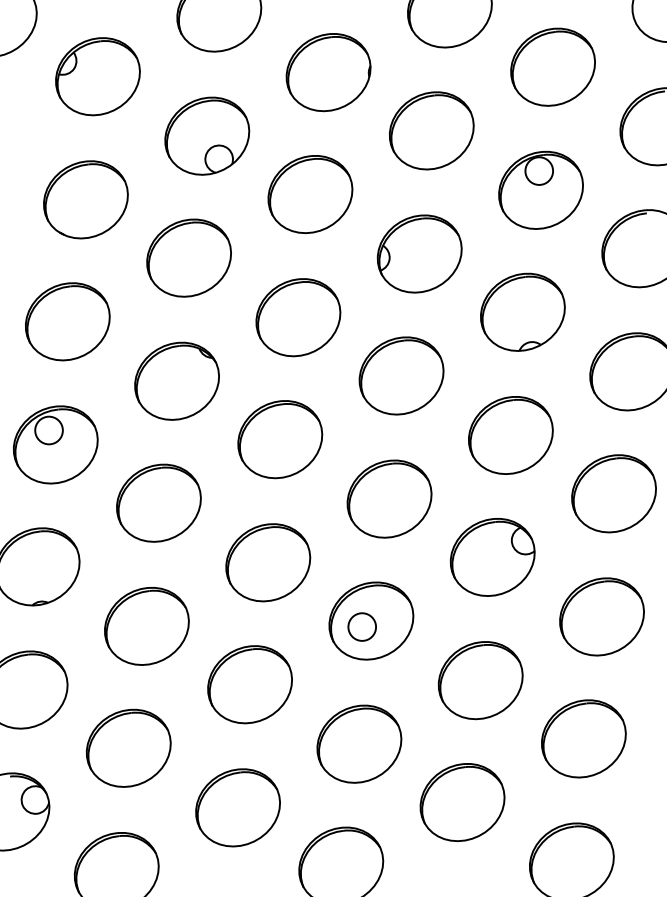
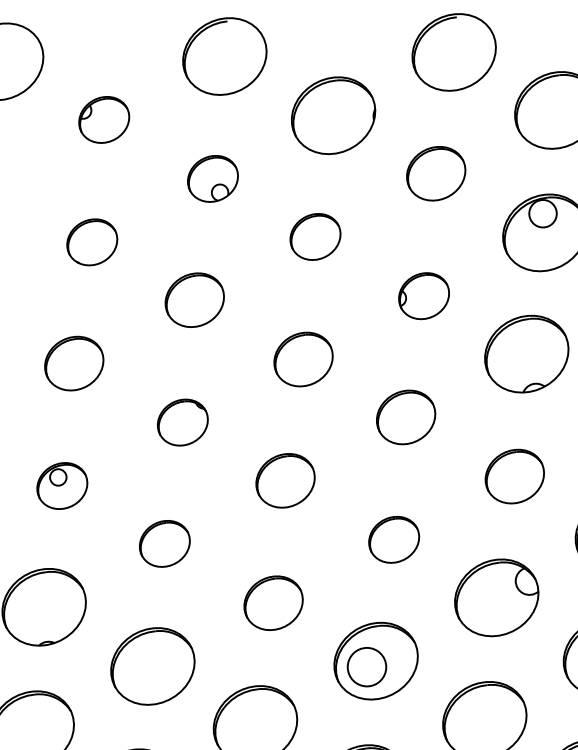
part: (97, 76) -> (103, 119), size x0.6
part: (431, 130) -> (435, 173), size x0.7
part: (207, 135) -> (213, 178), size x0.6
part: (310, 194) -> (315, 236), size x0.6
part: (85, 199) -> (91, 241), size x0.6
part: (419, 253) -> (423, 295), size x0.6
part: (188, 257) -> (194, 299), size x0.7
part: (298, 317) -> (303, 359), size x0.7
part: (67, 321) -> (73, 363), size x0.7
part: (401, 375) -> (406, 416), size x0.7
part: (176, 380) -> (182, 421), size x0.6
part: (510, 435) -> (514, 476), size x0.7
part: (280, 439) -> (285, 480), size x0.7
part: (55, 444) -> (61, 485), size x0.6
part: (389, 498) -> (394, 539), size x0.6
part: (158, 502) -> (164, 543), size x0.6
part: (268, 562) -> (273, 602), size x0.7
circle: (362, 626) -> (367, 666), size x1.4

